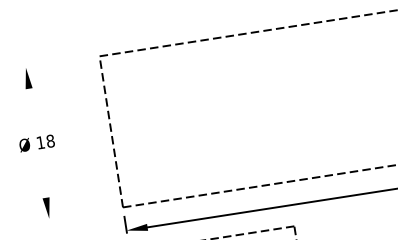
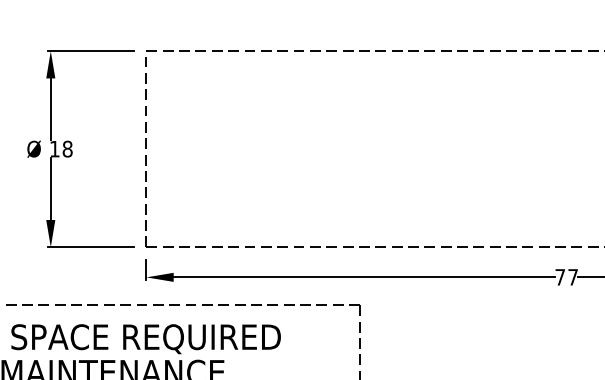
line: (57, 63) -> (91, 51), added
line: (32, 112) -> (50, 109), added
line: (42, 174) -> (50, 189), added
line: (80, 214) -> (91, 247), added

